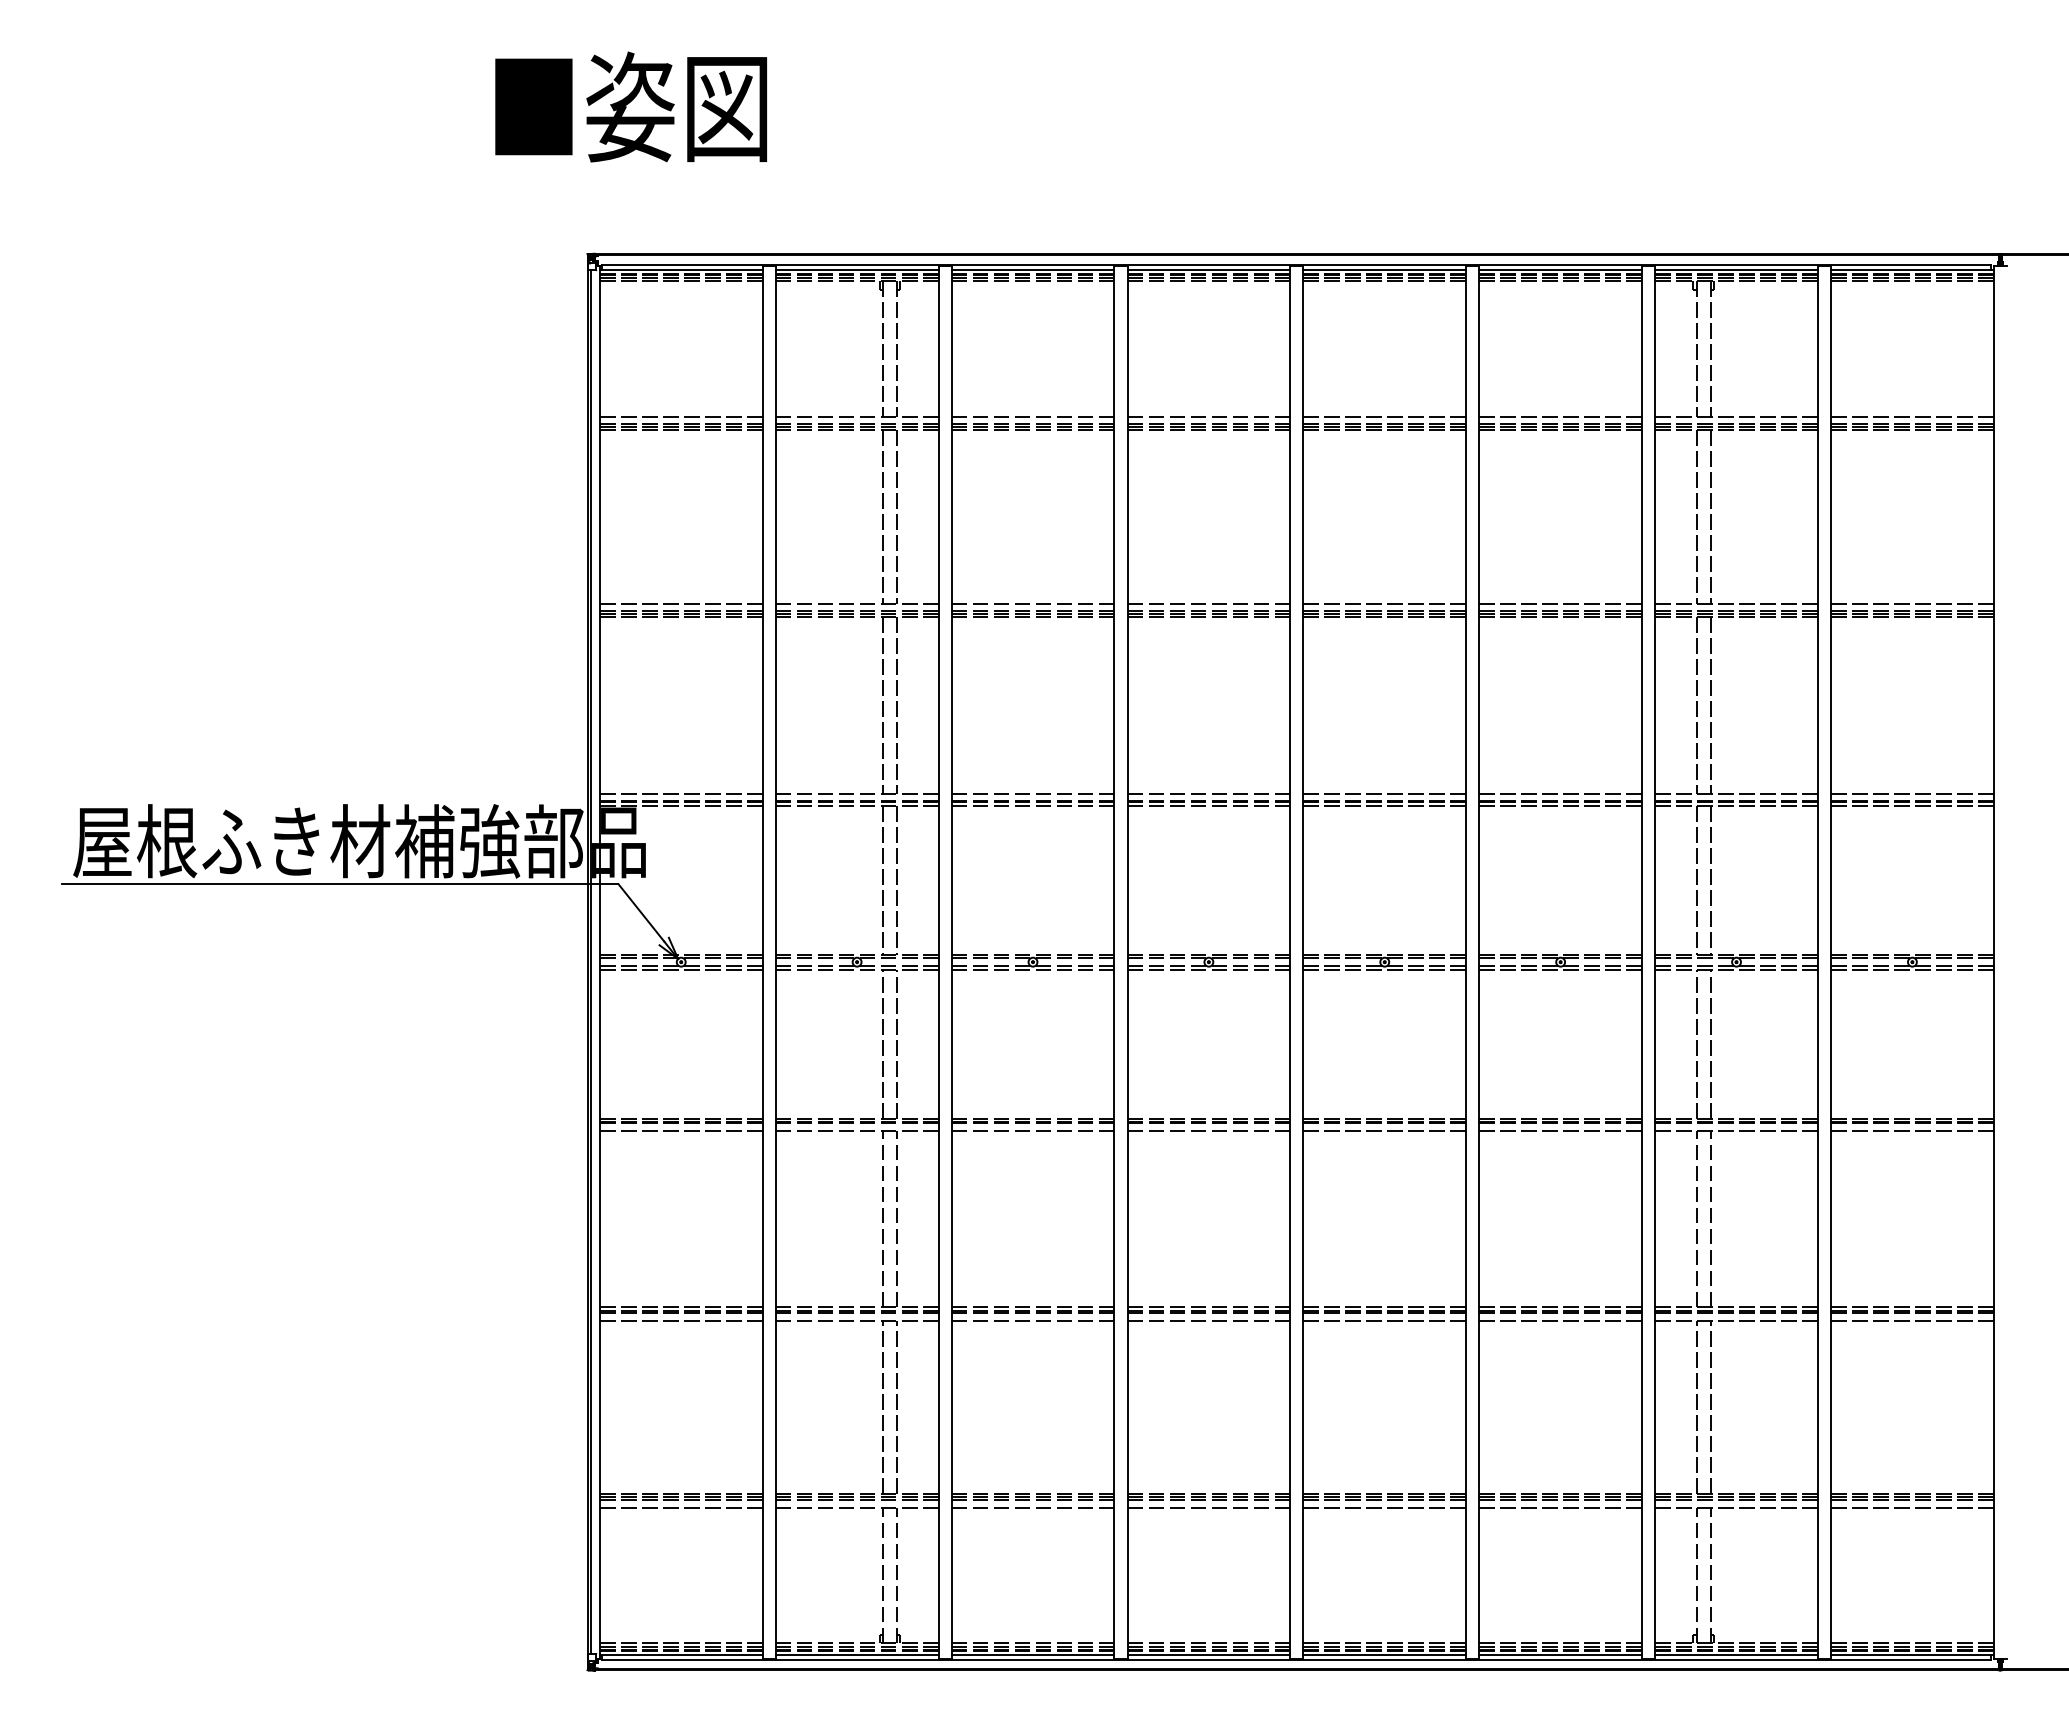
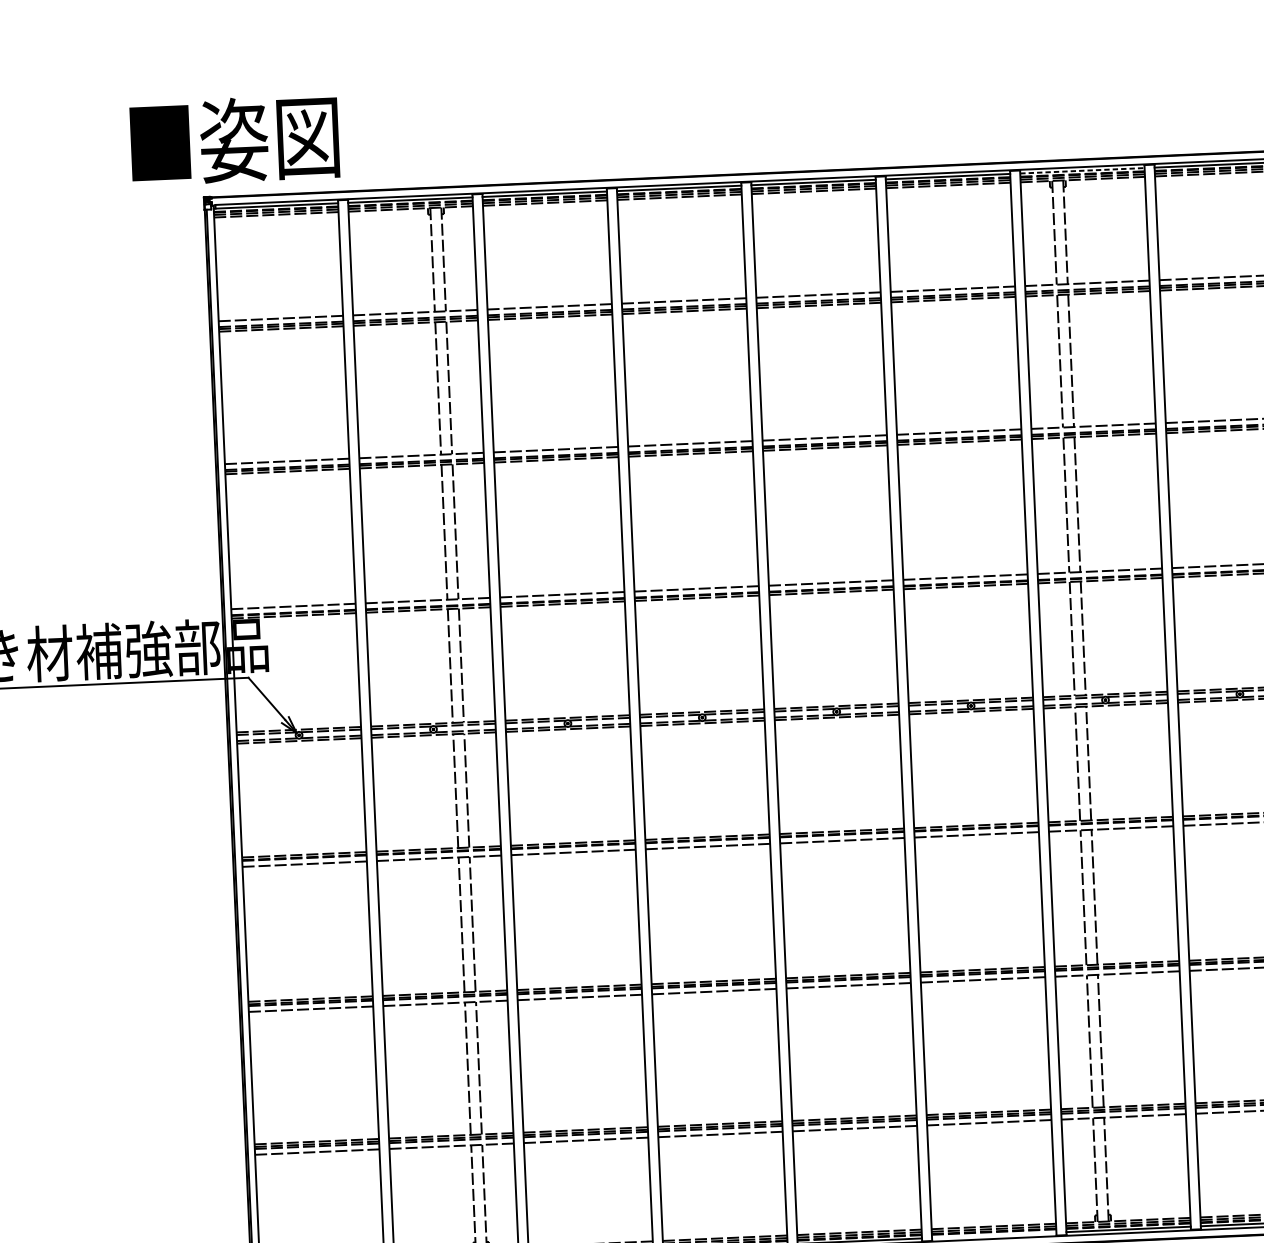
text: (630, 106) -> (234, 139), moved
line: (1737, 269) -> (1083, 170), solid -> dashed
line: (1560, 1654) -> (994, 1235), removed

